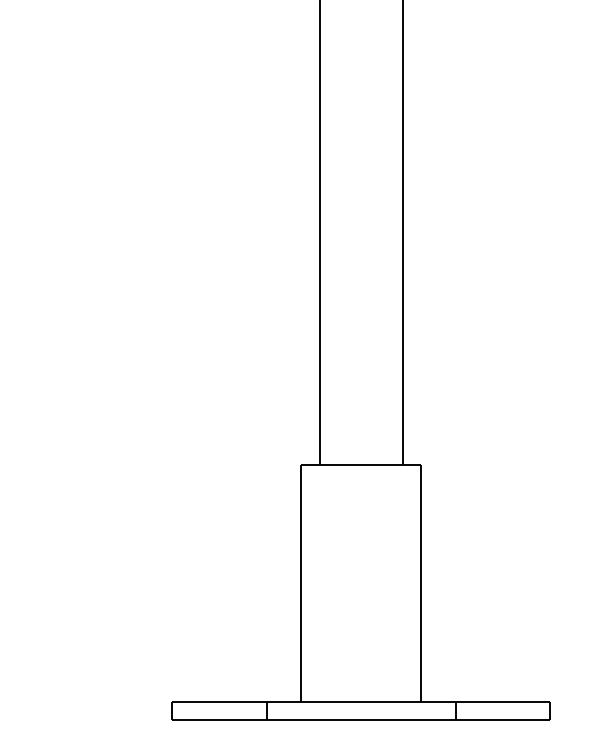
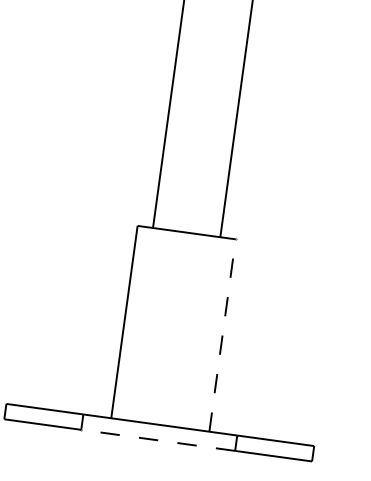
line: (421, 582) -> (222, 334), solid -> dashed
line: (361, 720) -> (158, 440), solid -> dashed

